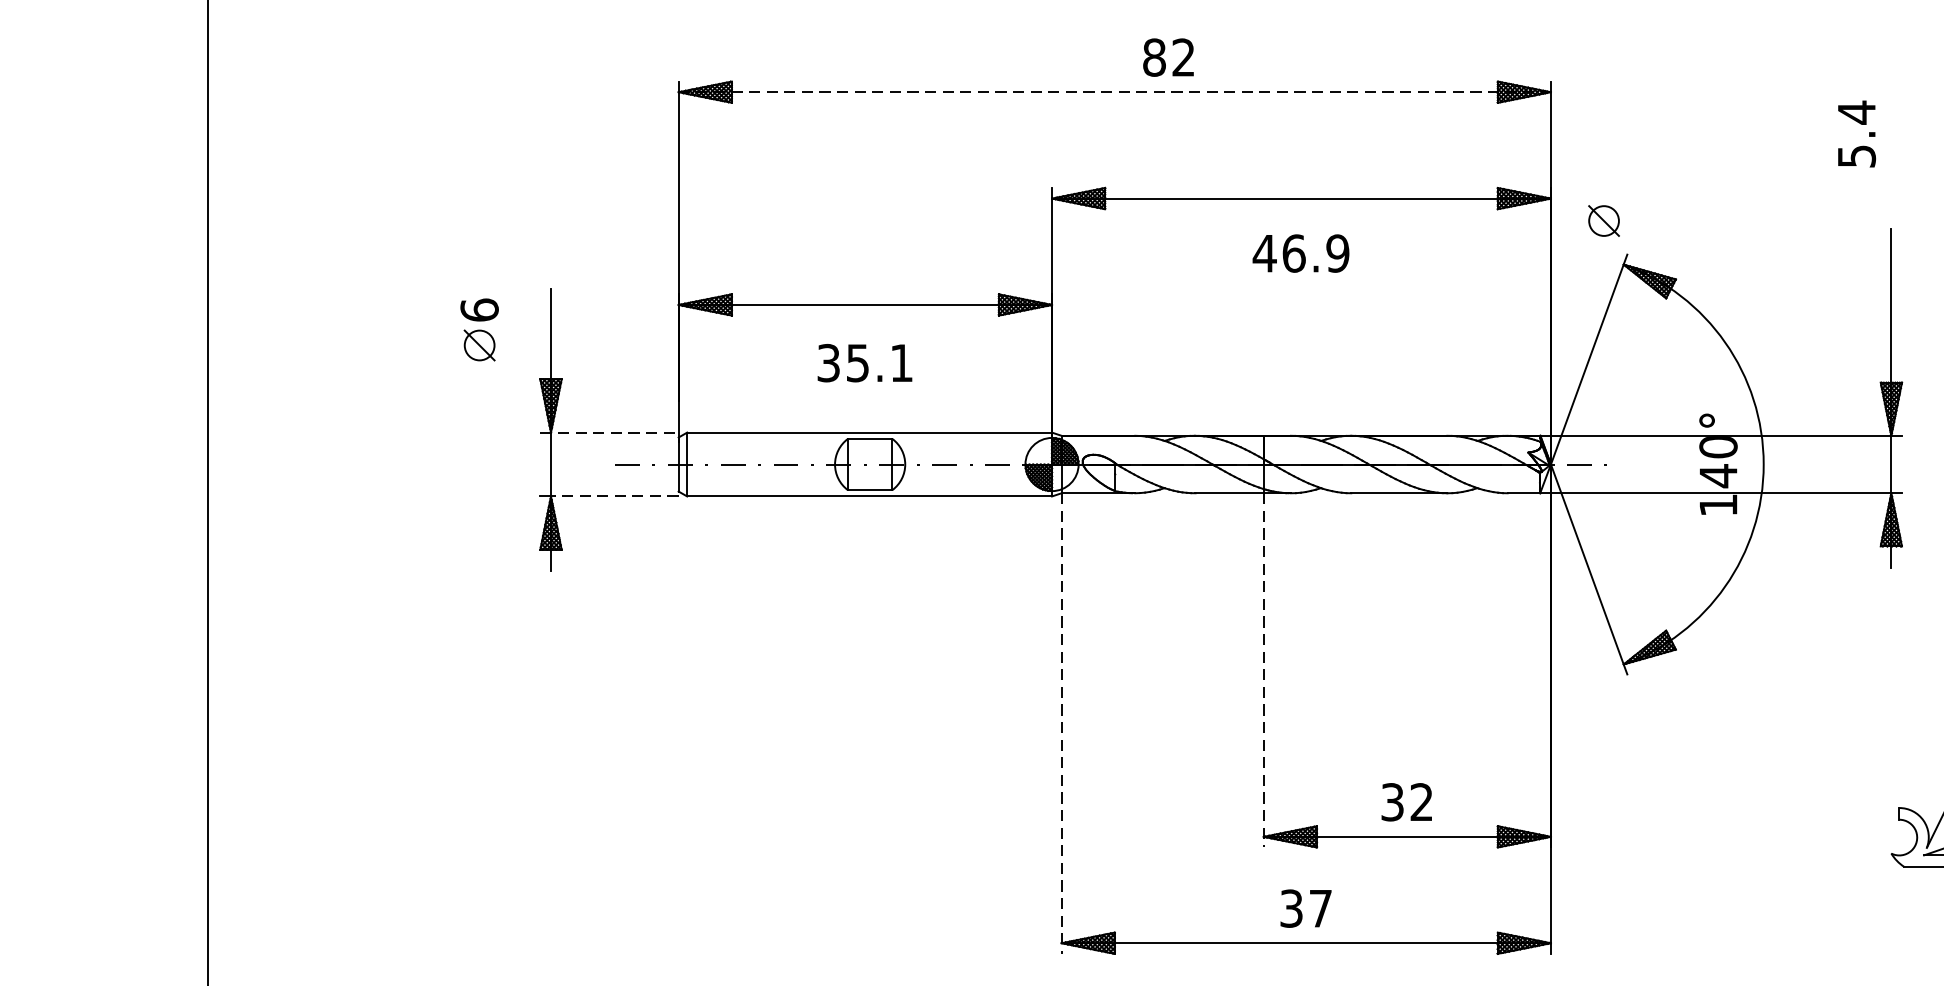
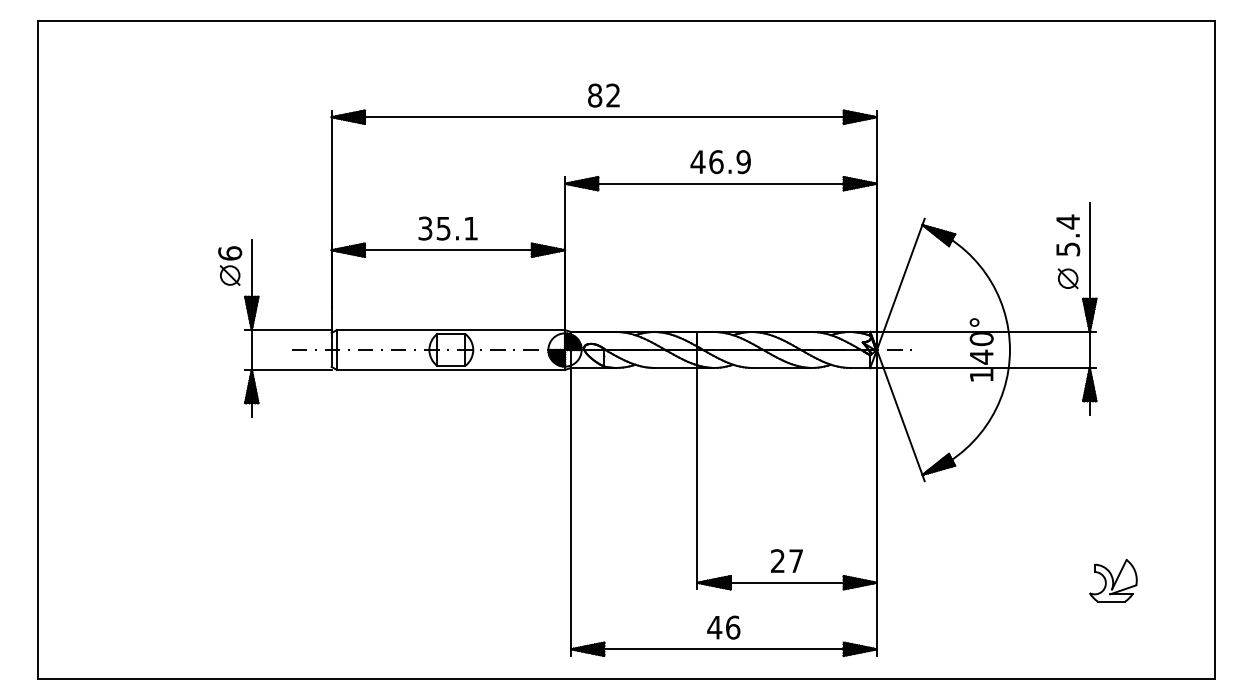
text: (1167, 57) -> (603, 95), moved
line: (1115, 92) -> (604, 117), dashed -> solid
text: (1857, 134) -> (1068, 235), moved
part: (1603, 220) -> (1067, 278), moved
text: (1300, 254) -> (720, 162), moved
part: (480, 329) -> (230, 265), moved
text: (864, 362) -> (447, 228), moved
line: (609, 433) -> (288, 330), dashed -> solid
line: (614, 495) -> (291, 369), dashed -> solid
line: (1263, 670) -> (697, 478), dashed -> solid
line: (1062, 722) -> (571, 511), dashed -> solid
text: (1406, 802) -> (786, 561), 32 -> 27
text: (1305, 908) -> (723, 627), 37 -> 46

